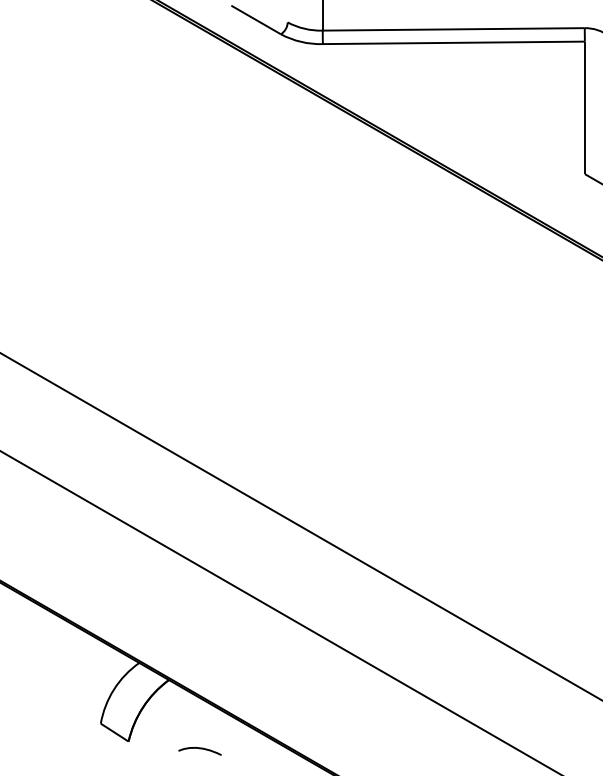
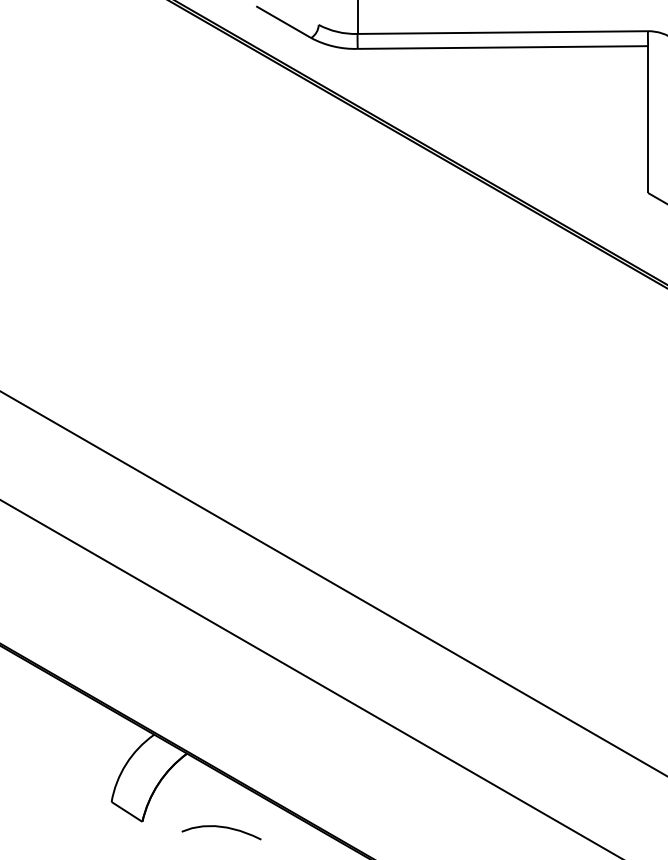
part: (199, 751) -> (220, 832), size x1.67

